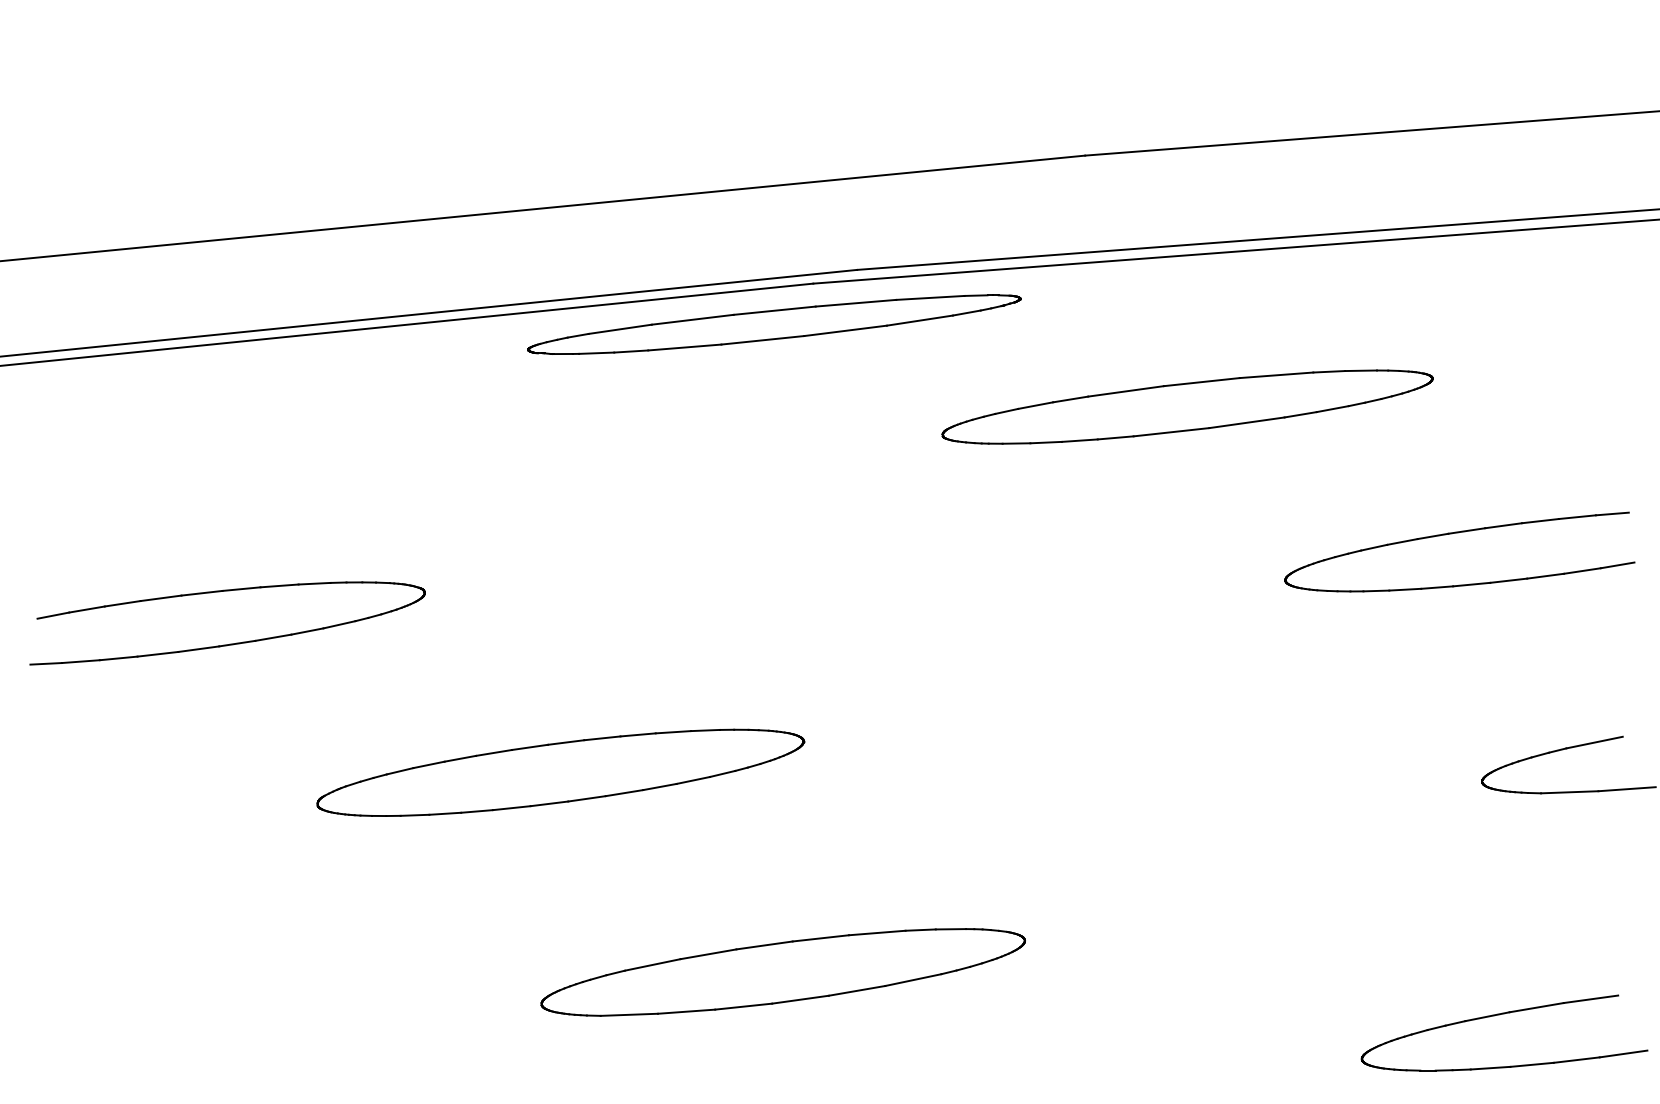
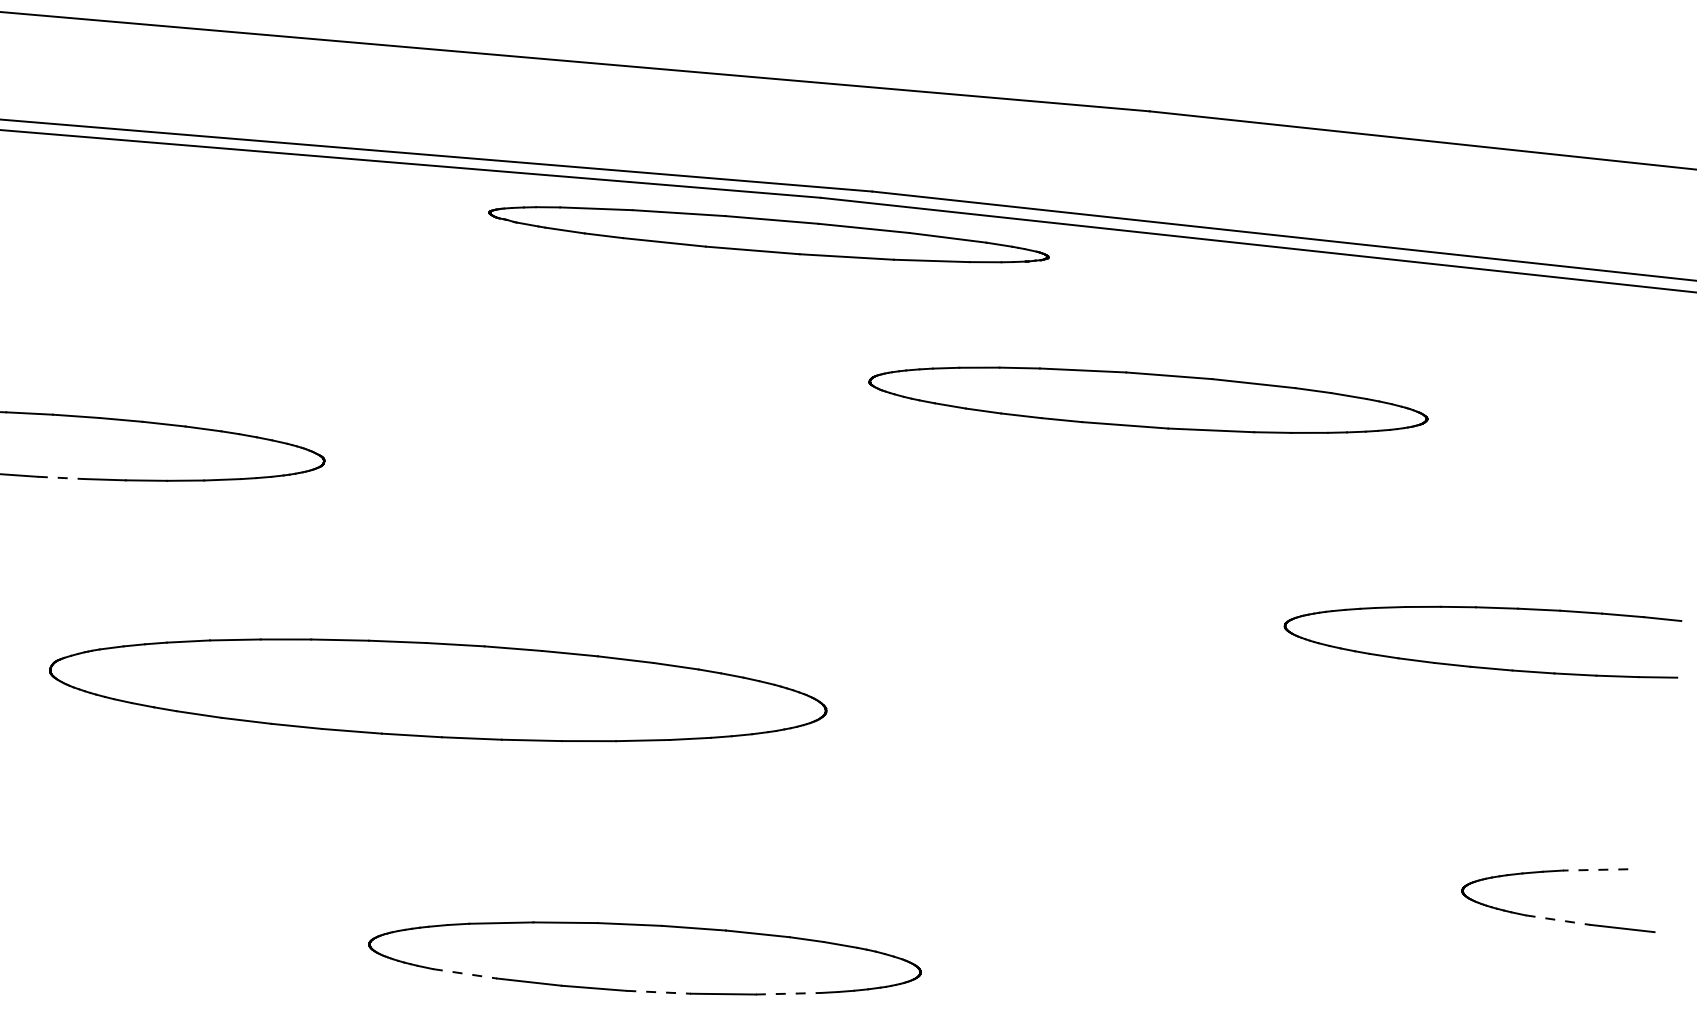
part: (1187, 406) -> (1148, 400), moved
line: (198, 649) -> (60, 478), solid -> dashed
line: (1594, 742) -> (1595, 869), solid -> dashed
part: (560, 772) -> (438, 689), size x1.4
line: (1569, 792) -> (1557, 920), solid -> dashed
line: (913, 980) -> (788, 994), solid -> dashed
line: (800, 999) -> (658, 992), solid -> dashed
line: (629, 1014) -> (465, 973), solid -> dashed

